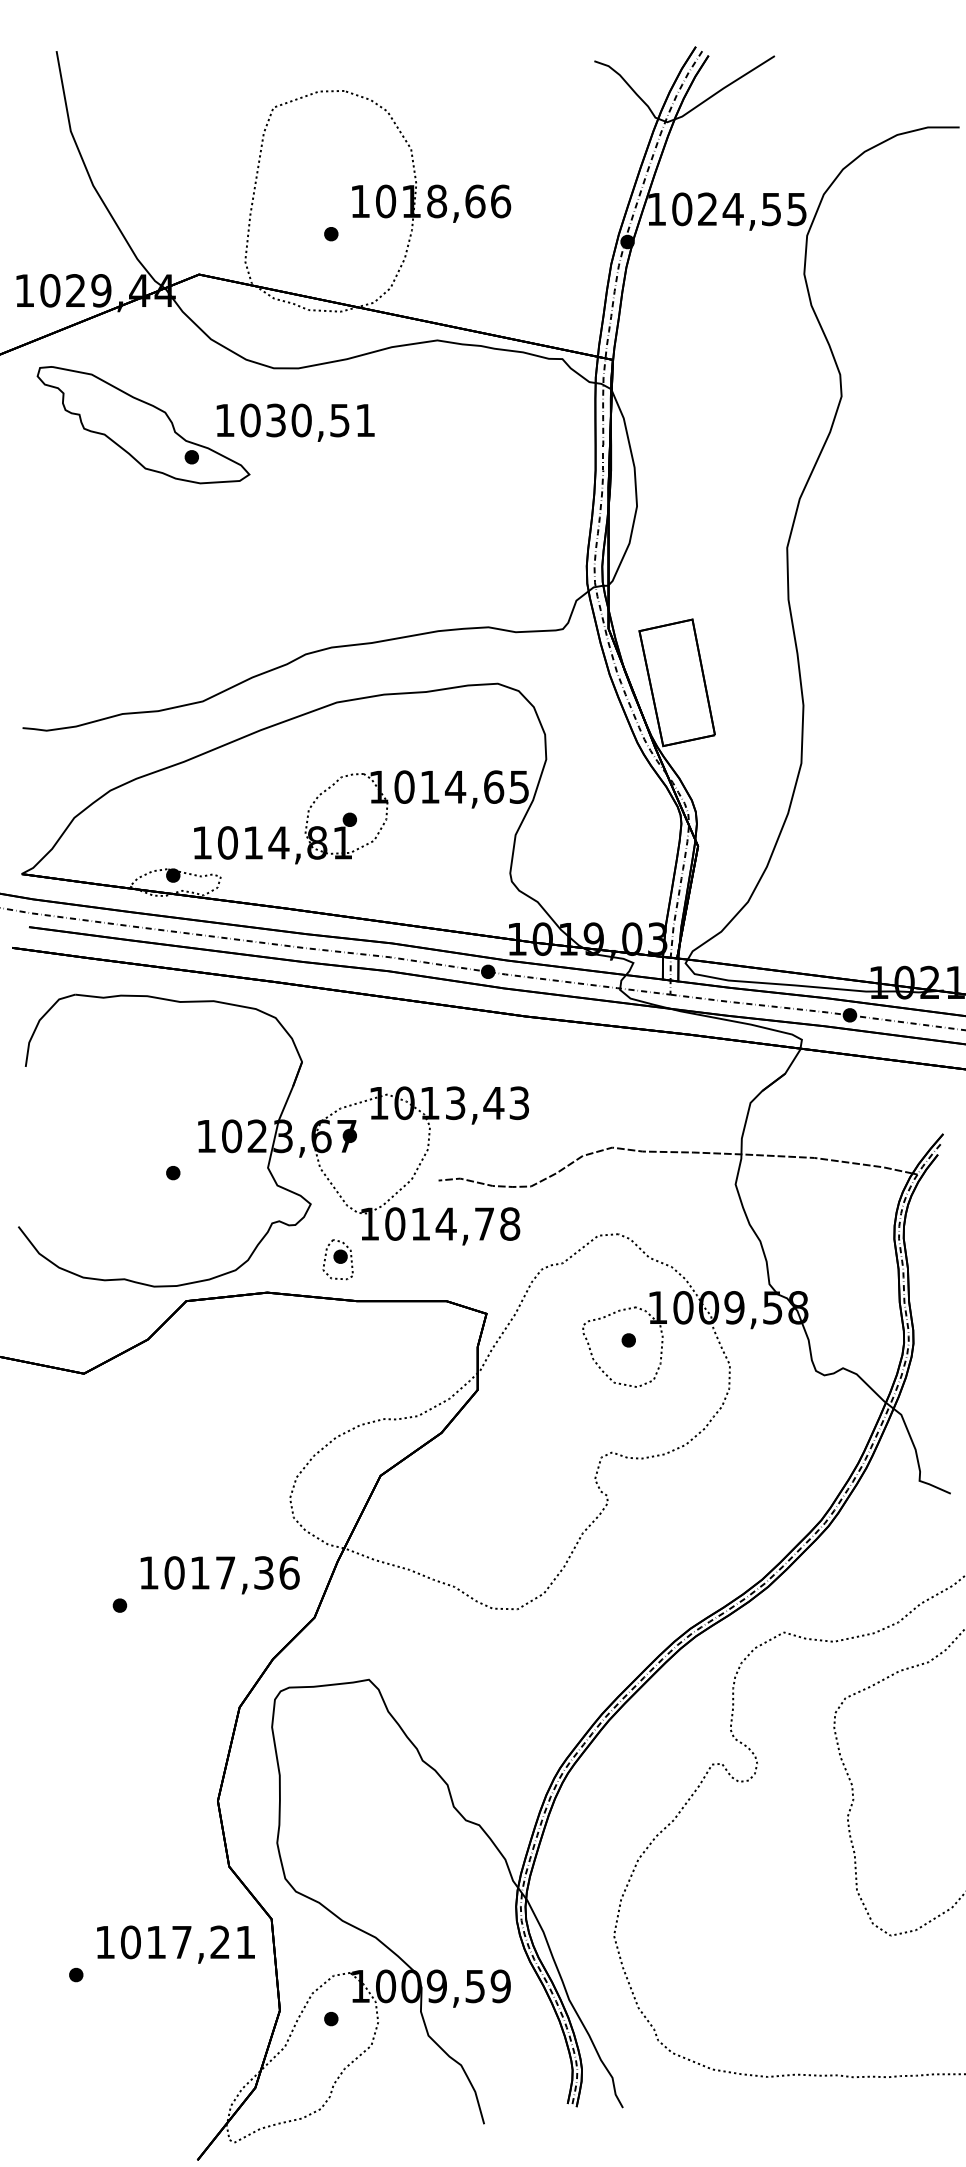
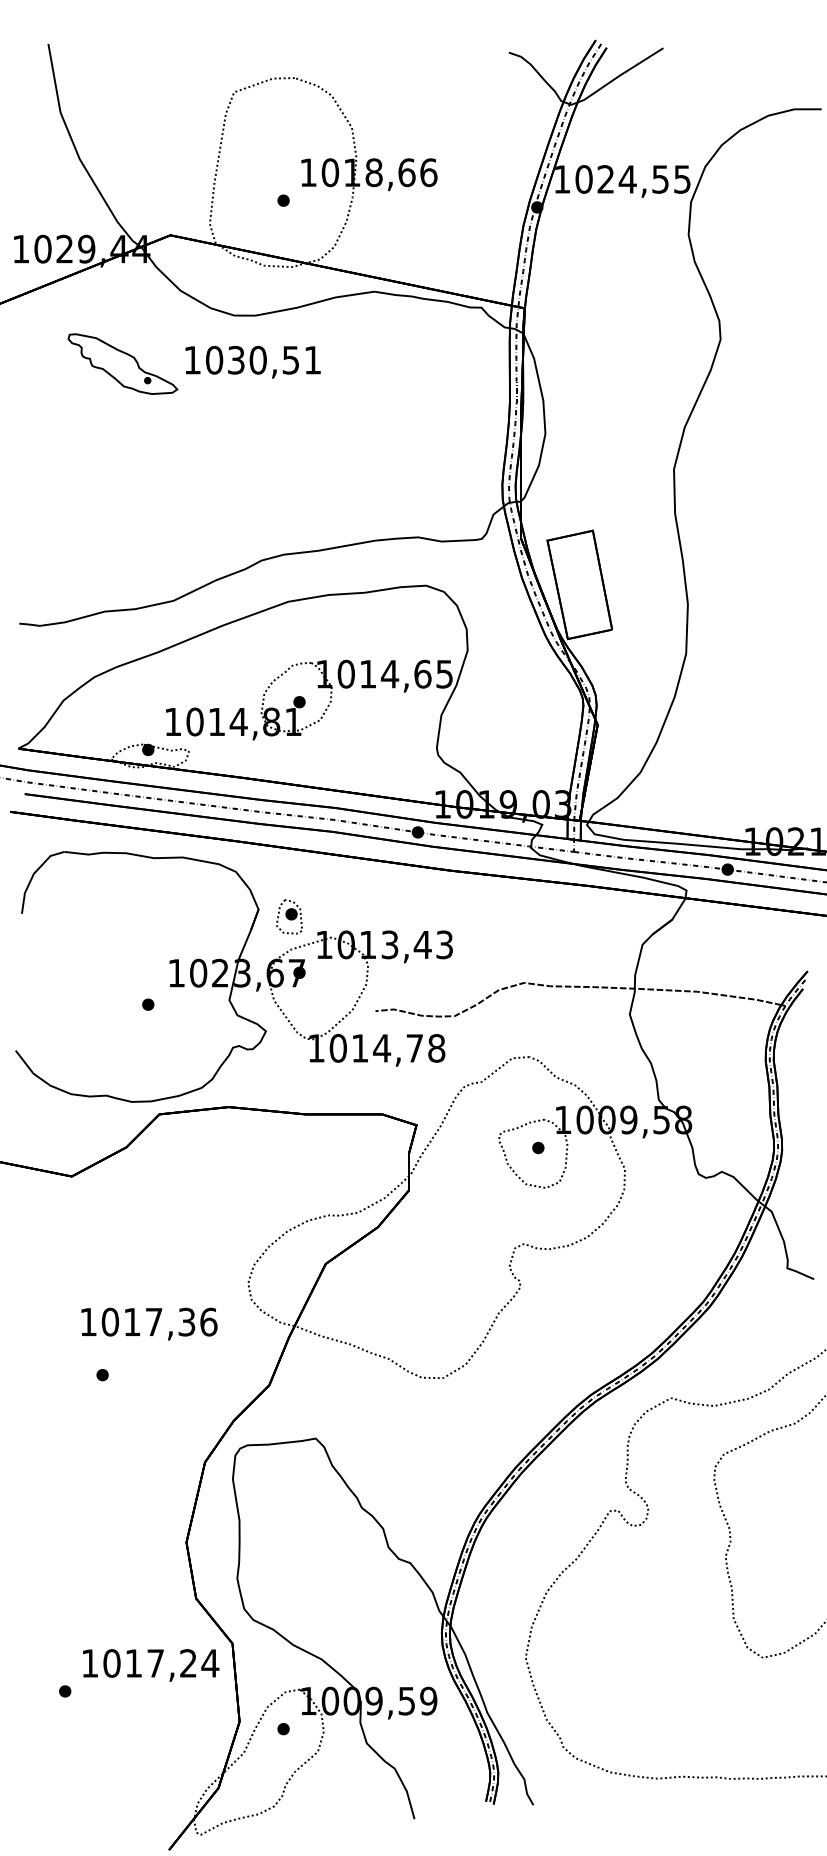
part: (143, 424) -> (122, 363), size x0.6
part: (338, 1259) -> (289, 916), moved
text: (220, 1574) -> (149, 1323), moved
text: (245, 1942) -> (210, 1663), 1017,21 -> 1017,24

